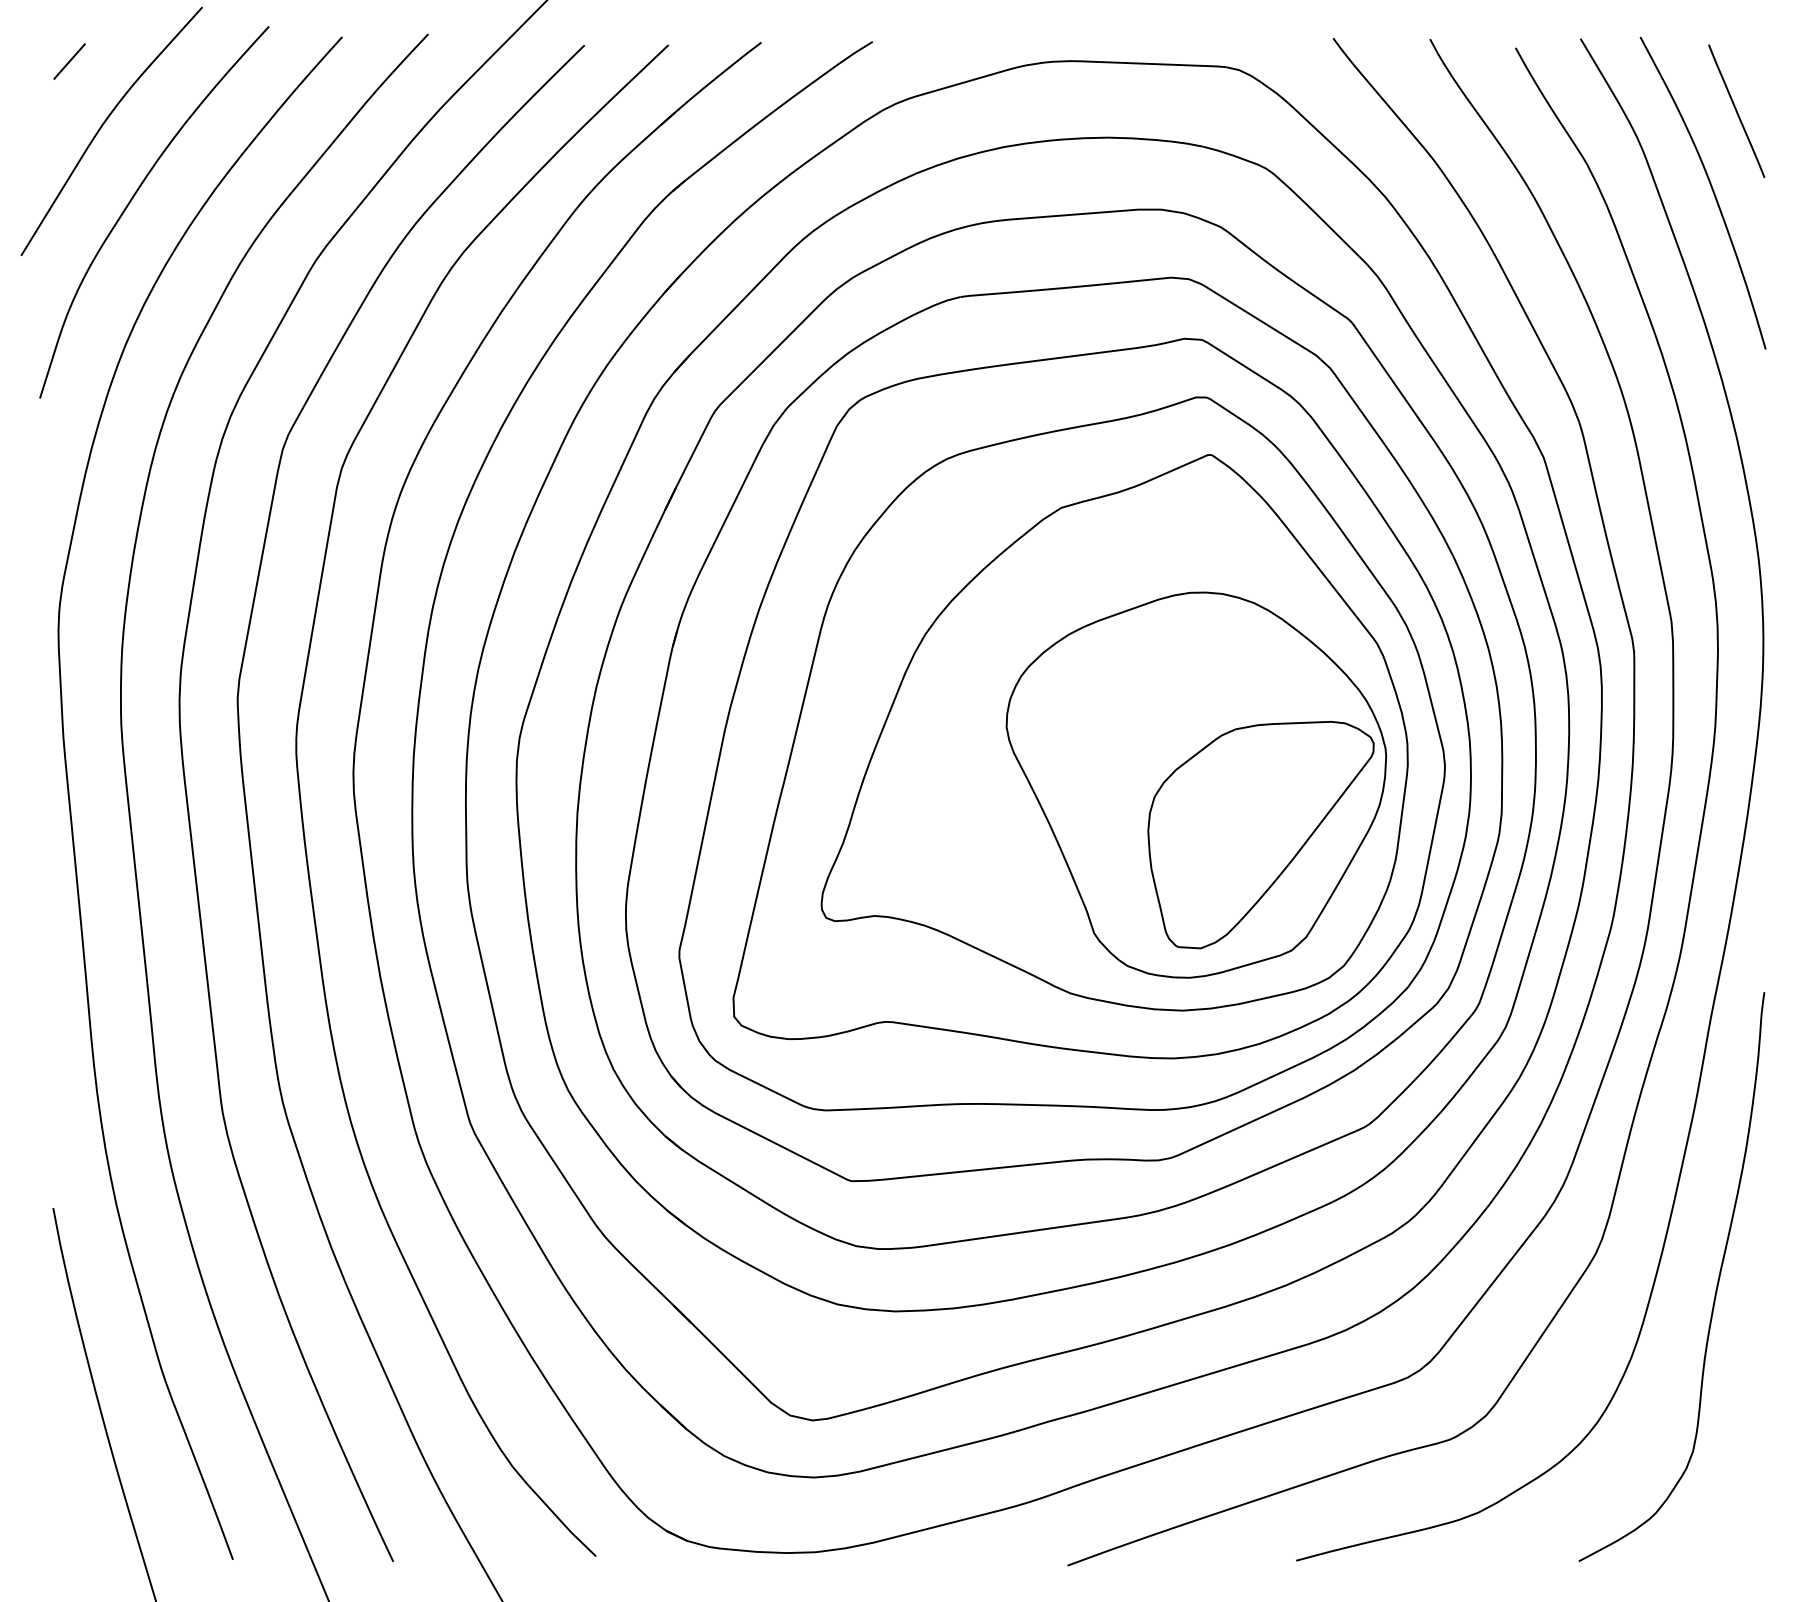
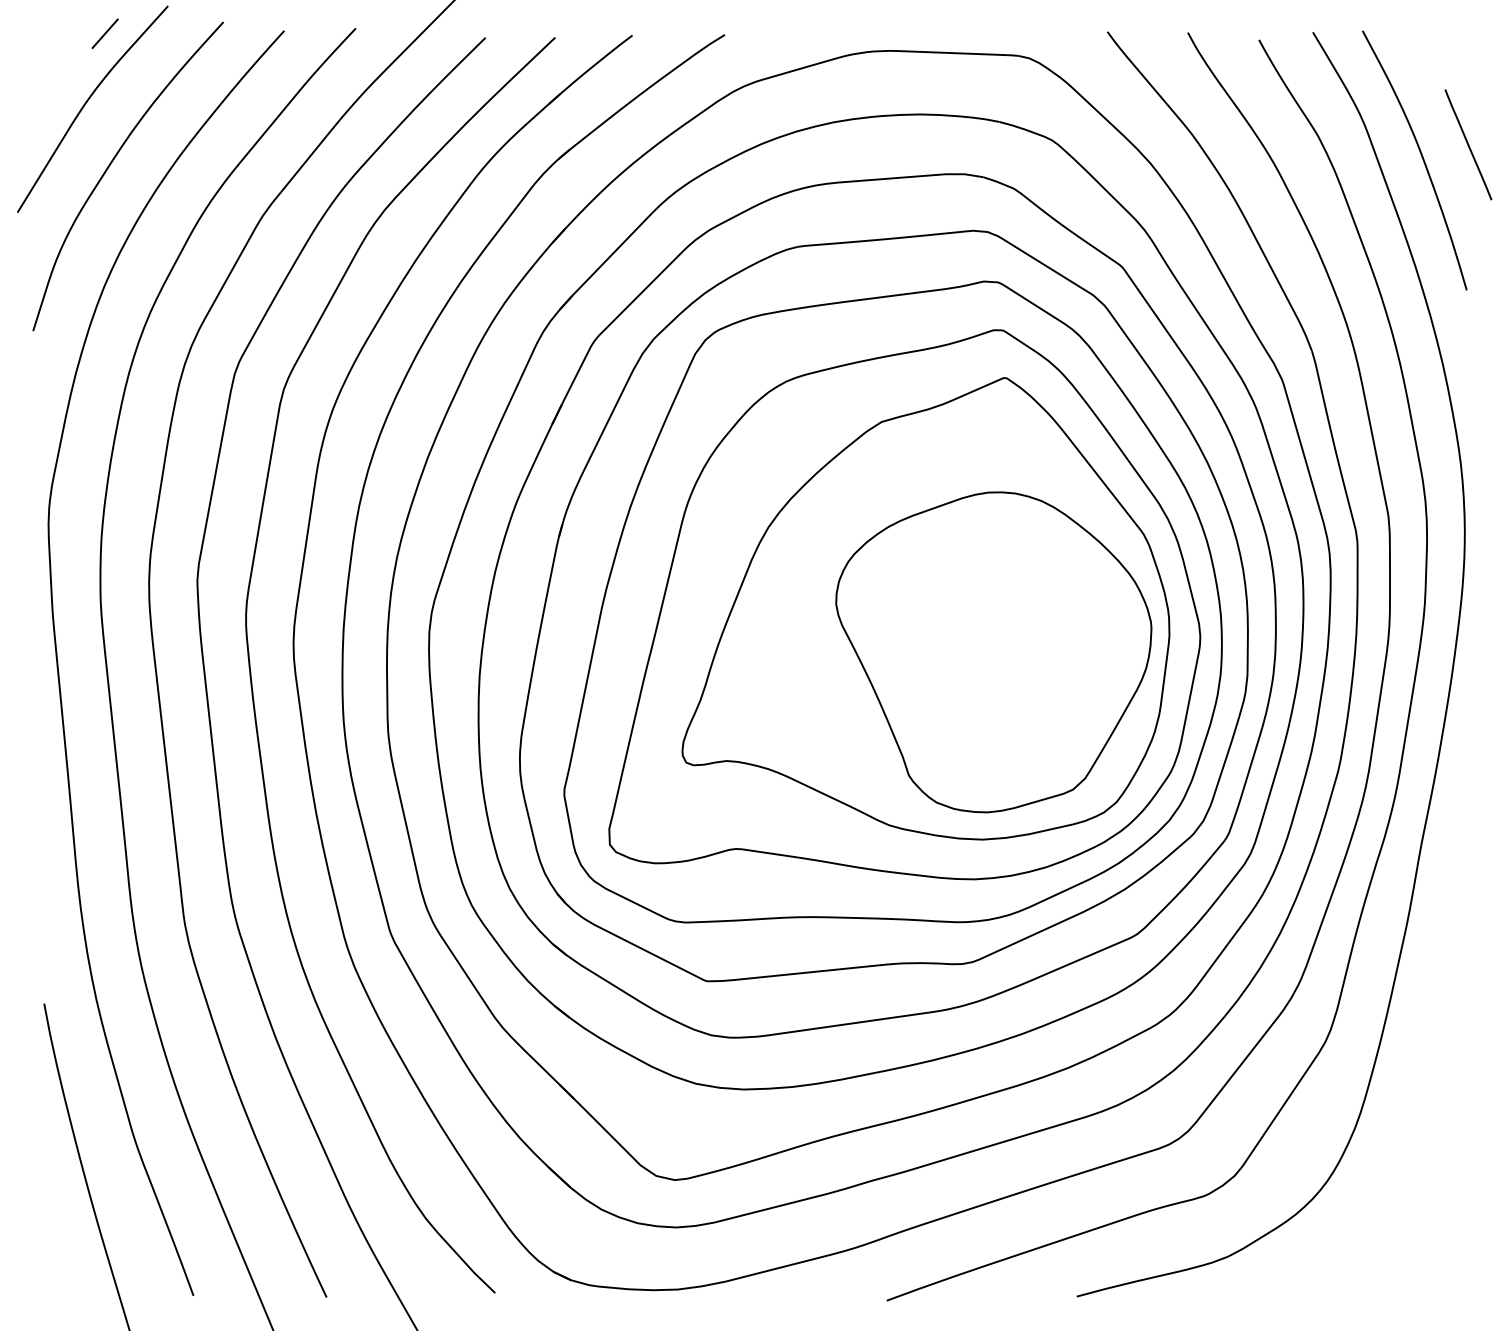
line: (69, 61) -> (105, 33), moved
line: (1736, 110) -> (1468, 144), moved
part: (1260, 834) -> (1047, 693), removed
curve: (1716, 1284) -> (1425, 1067), removed

